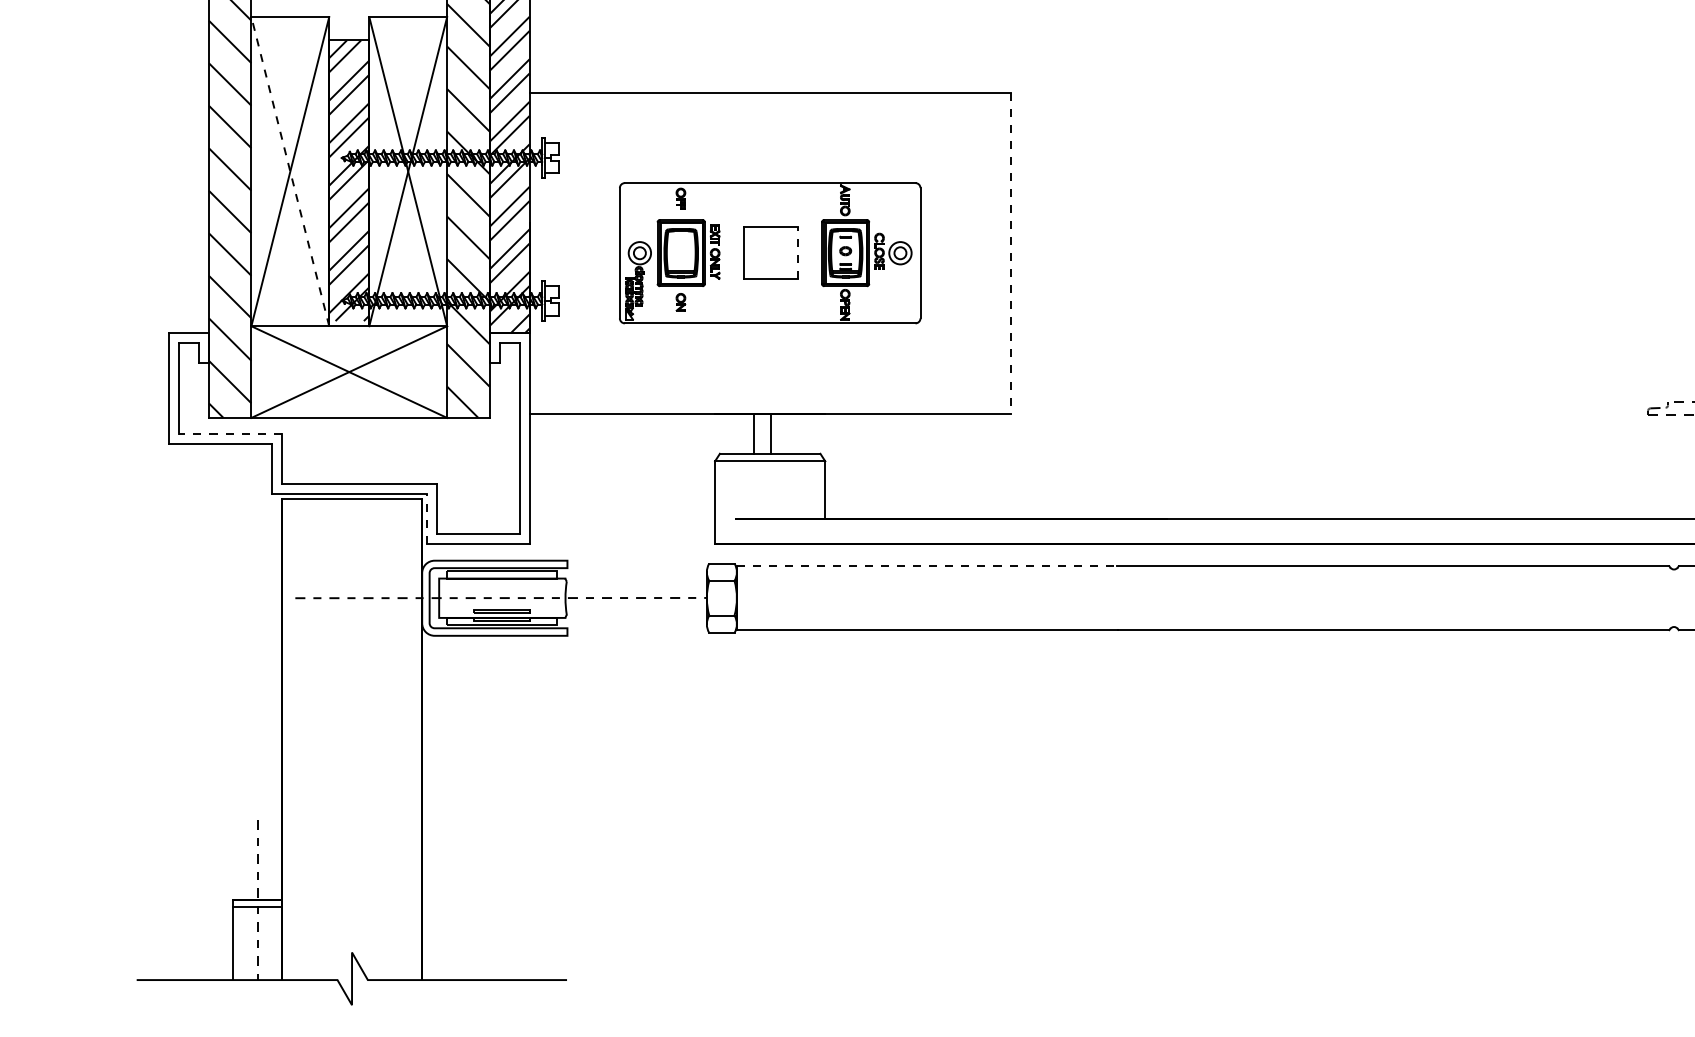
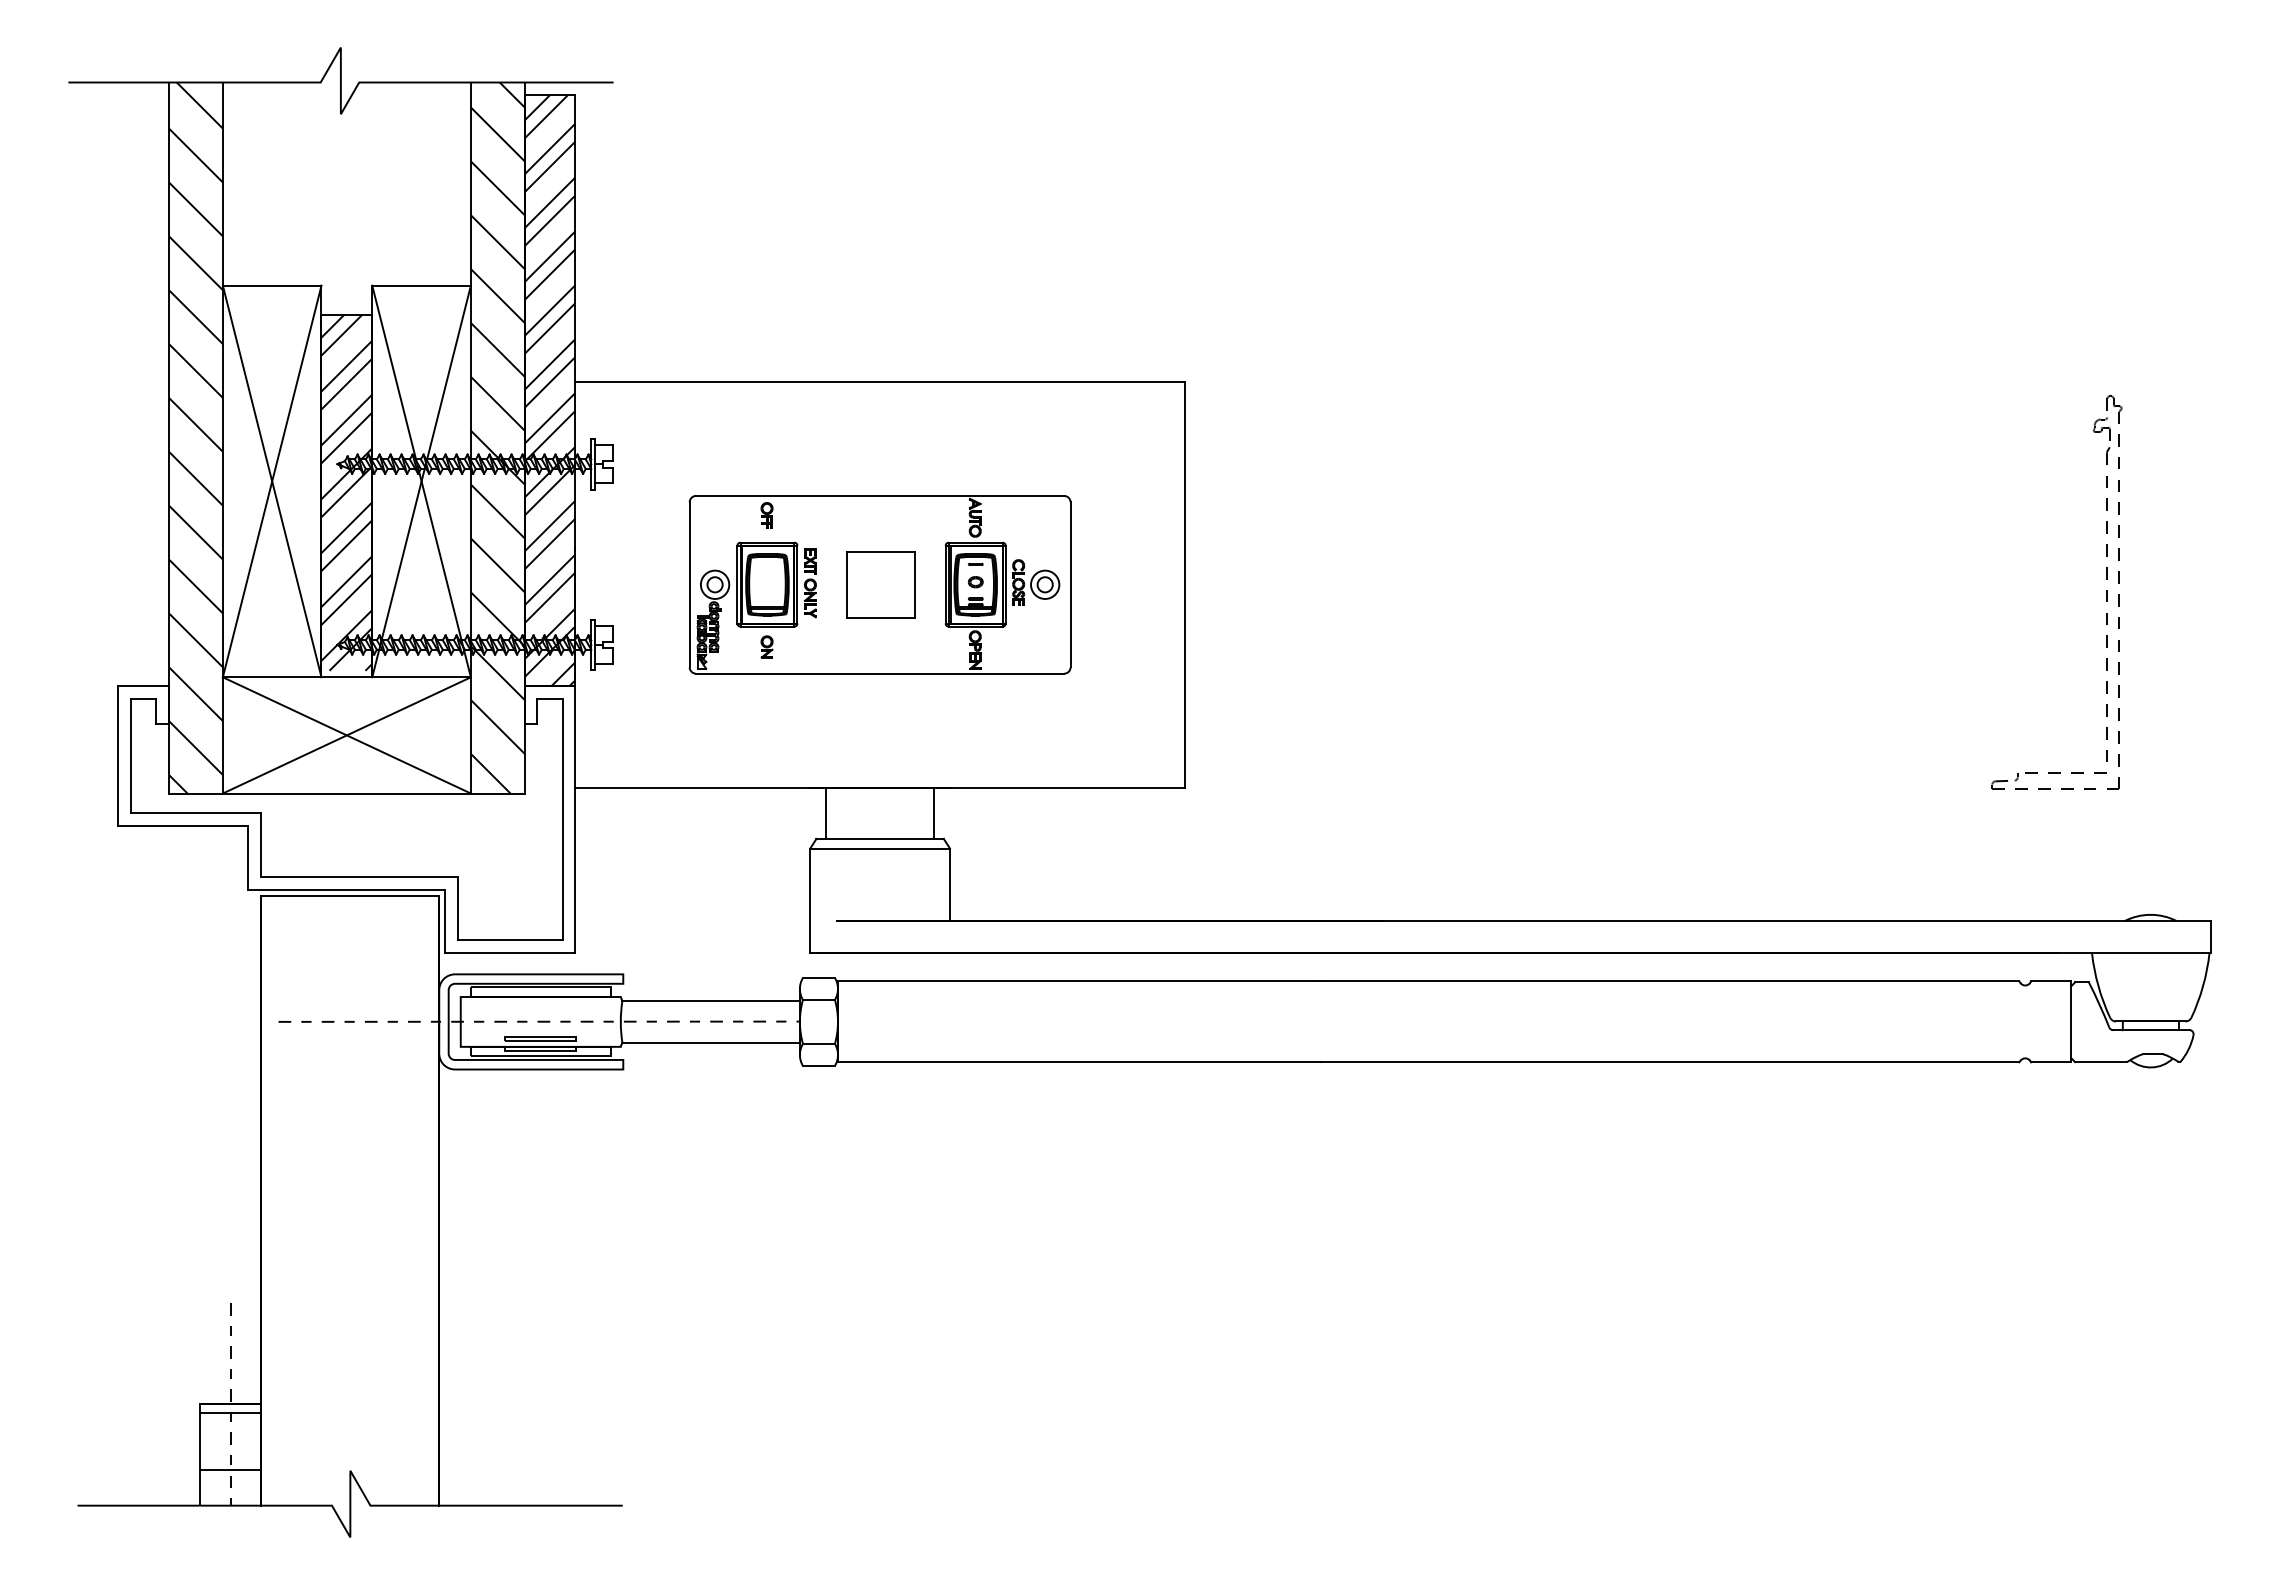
line: (290, 171) -> (272, 481), dashed -> solid
line: (797, 252) -> (914, 584), dashed -> solid
line: (1010, 253) -> (1184, 585), dashed -> solid
line: (753, 432) -> (933, 812), moved
line: (771, 432) -> (826, 812), moved
line: (229, 433) -> (195, 813), dashed -> solid
line: (427, 518) -> (445, 921), dashed -> solid
line: (926, 566) -> (1078, 981), dashed -> solid
line: (636, 581) -> (710, 1000), added
line: (636, 615) -> (710, 1043), added
line: (257, 952) -> (230, 1470), added

